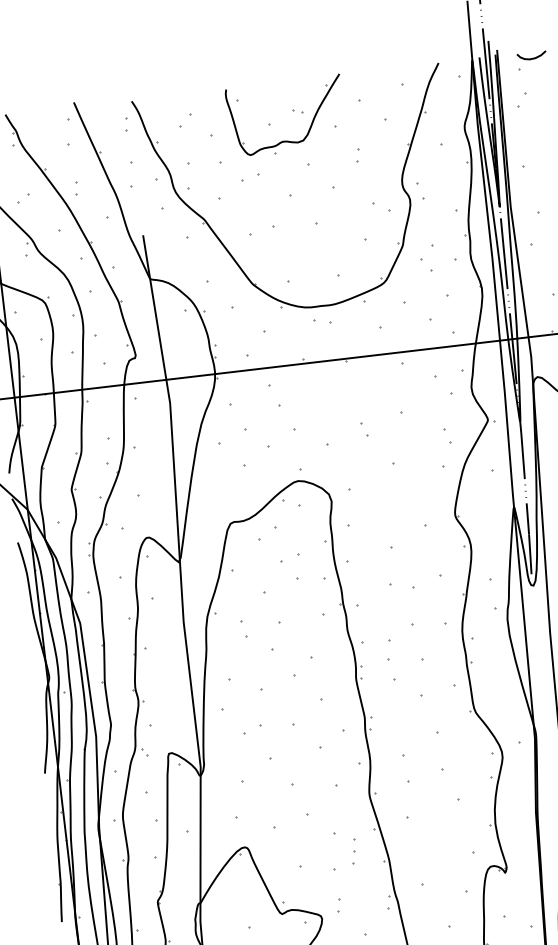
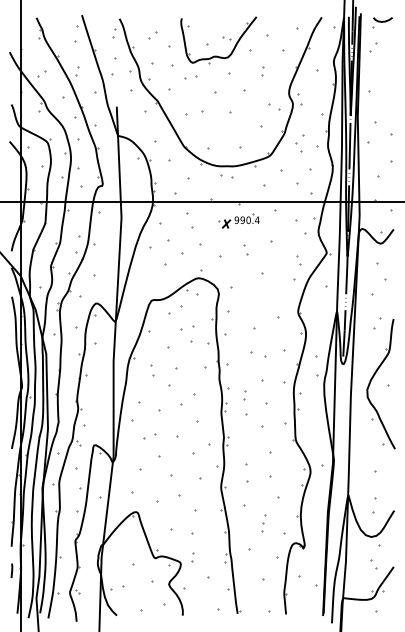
part: (348, 386) -> (238, 220), added
part: (388, 650) -> (244, 395), size x0.62
part: (353, 852) -> (263, 523), moved

